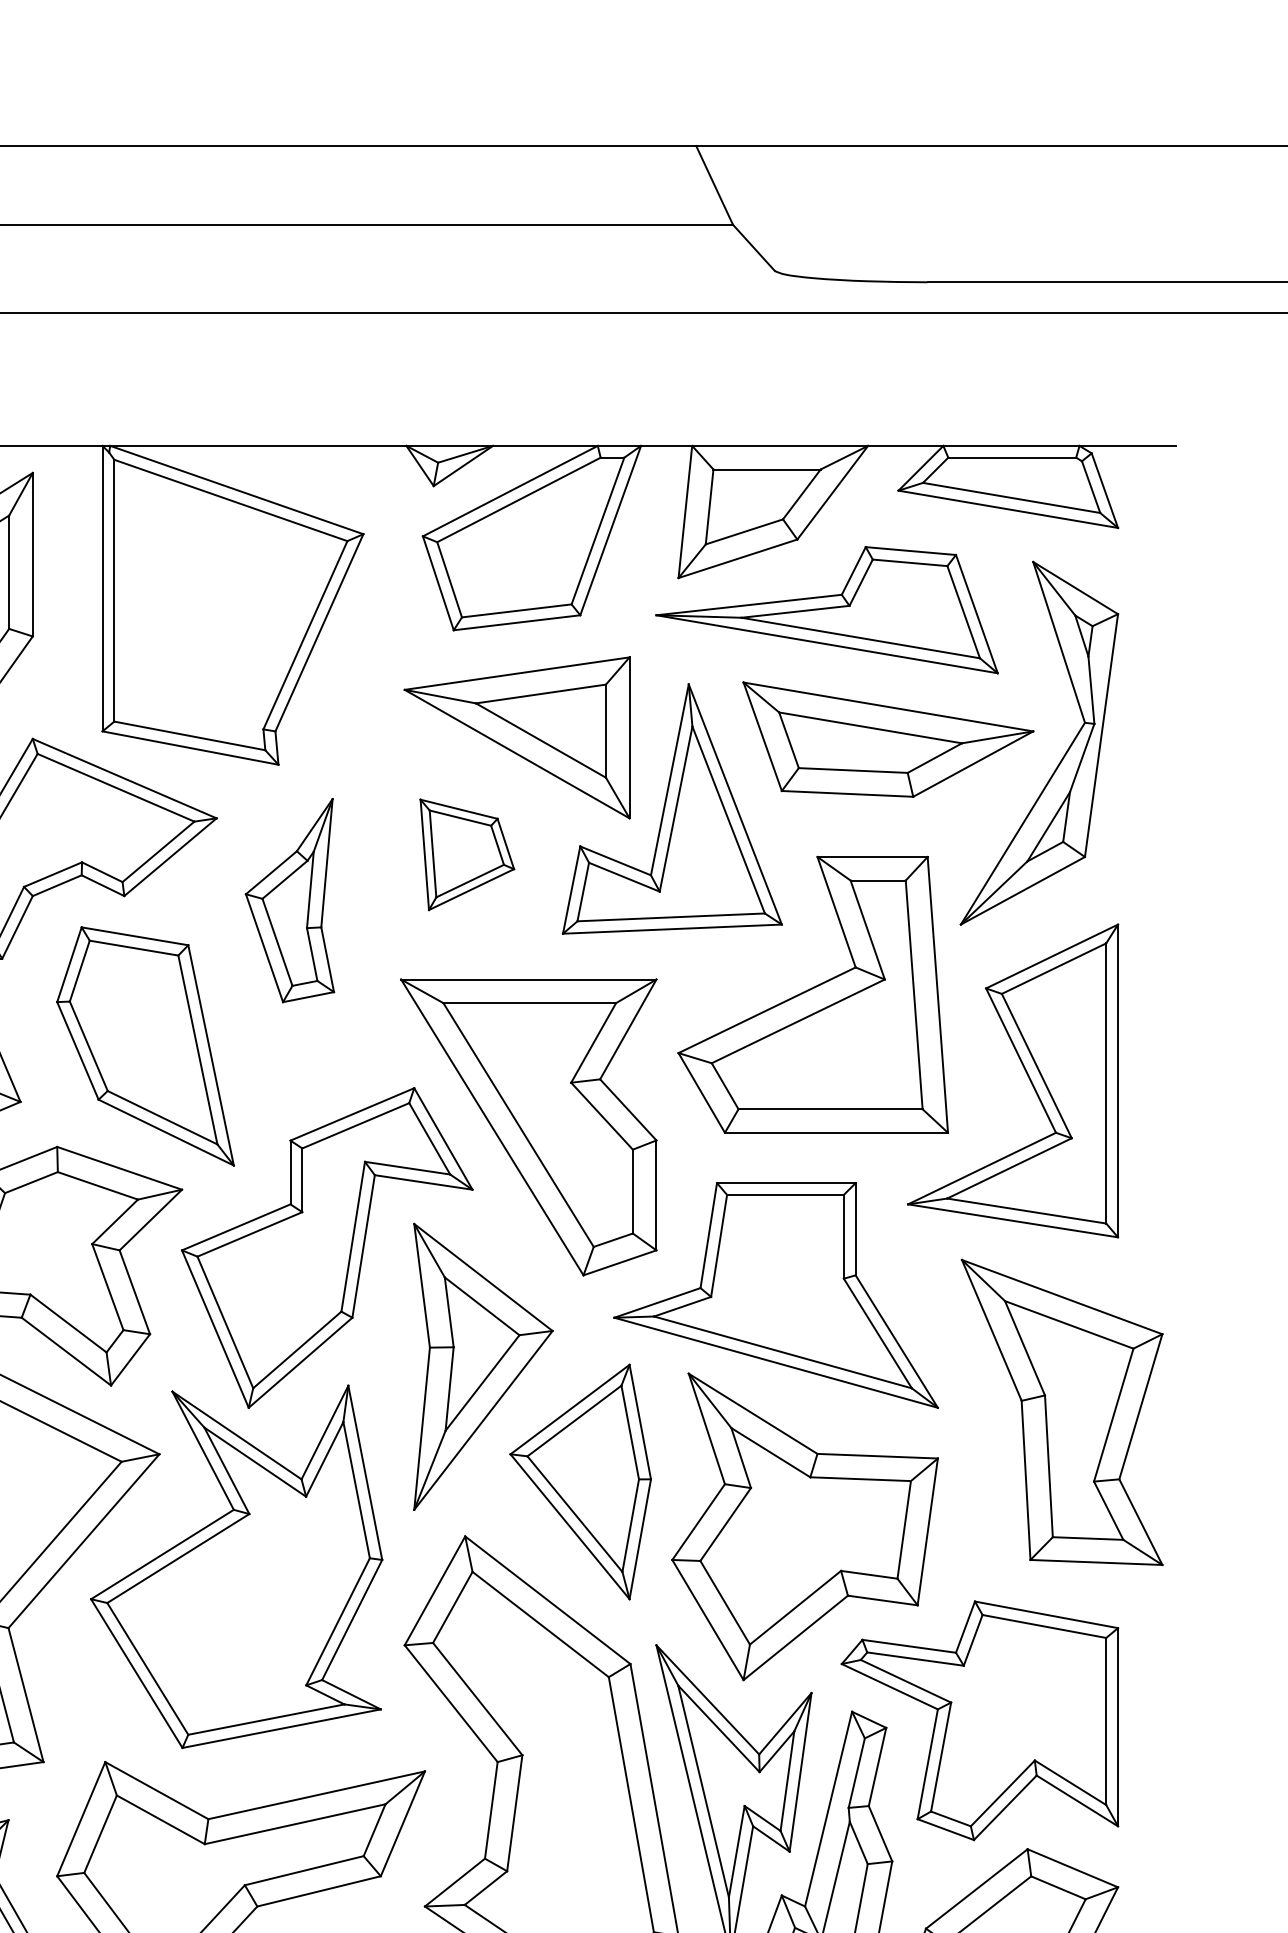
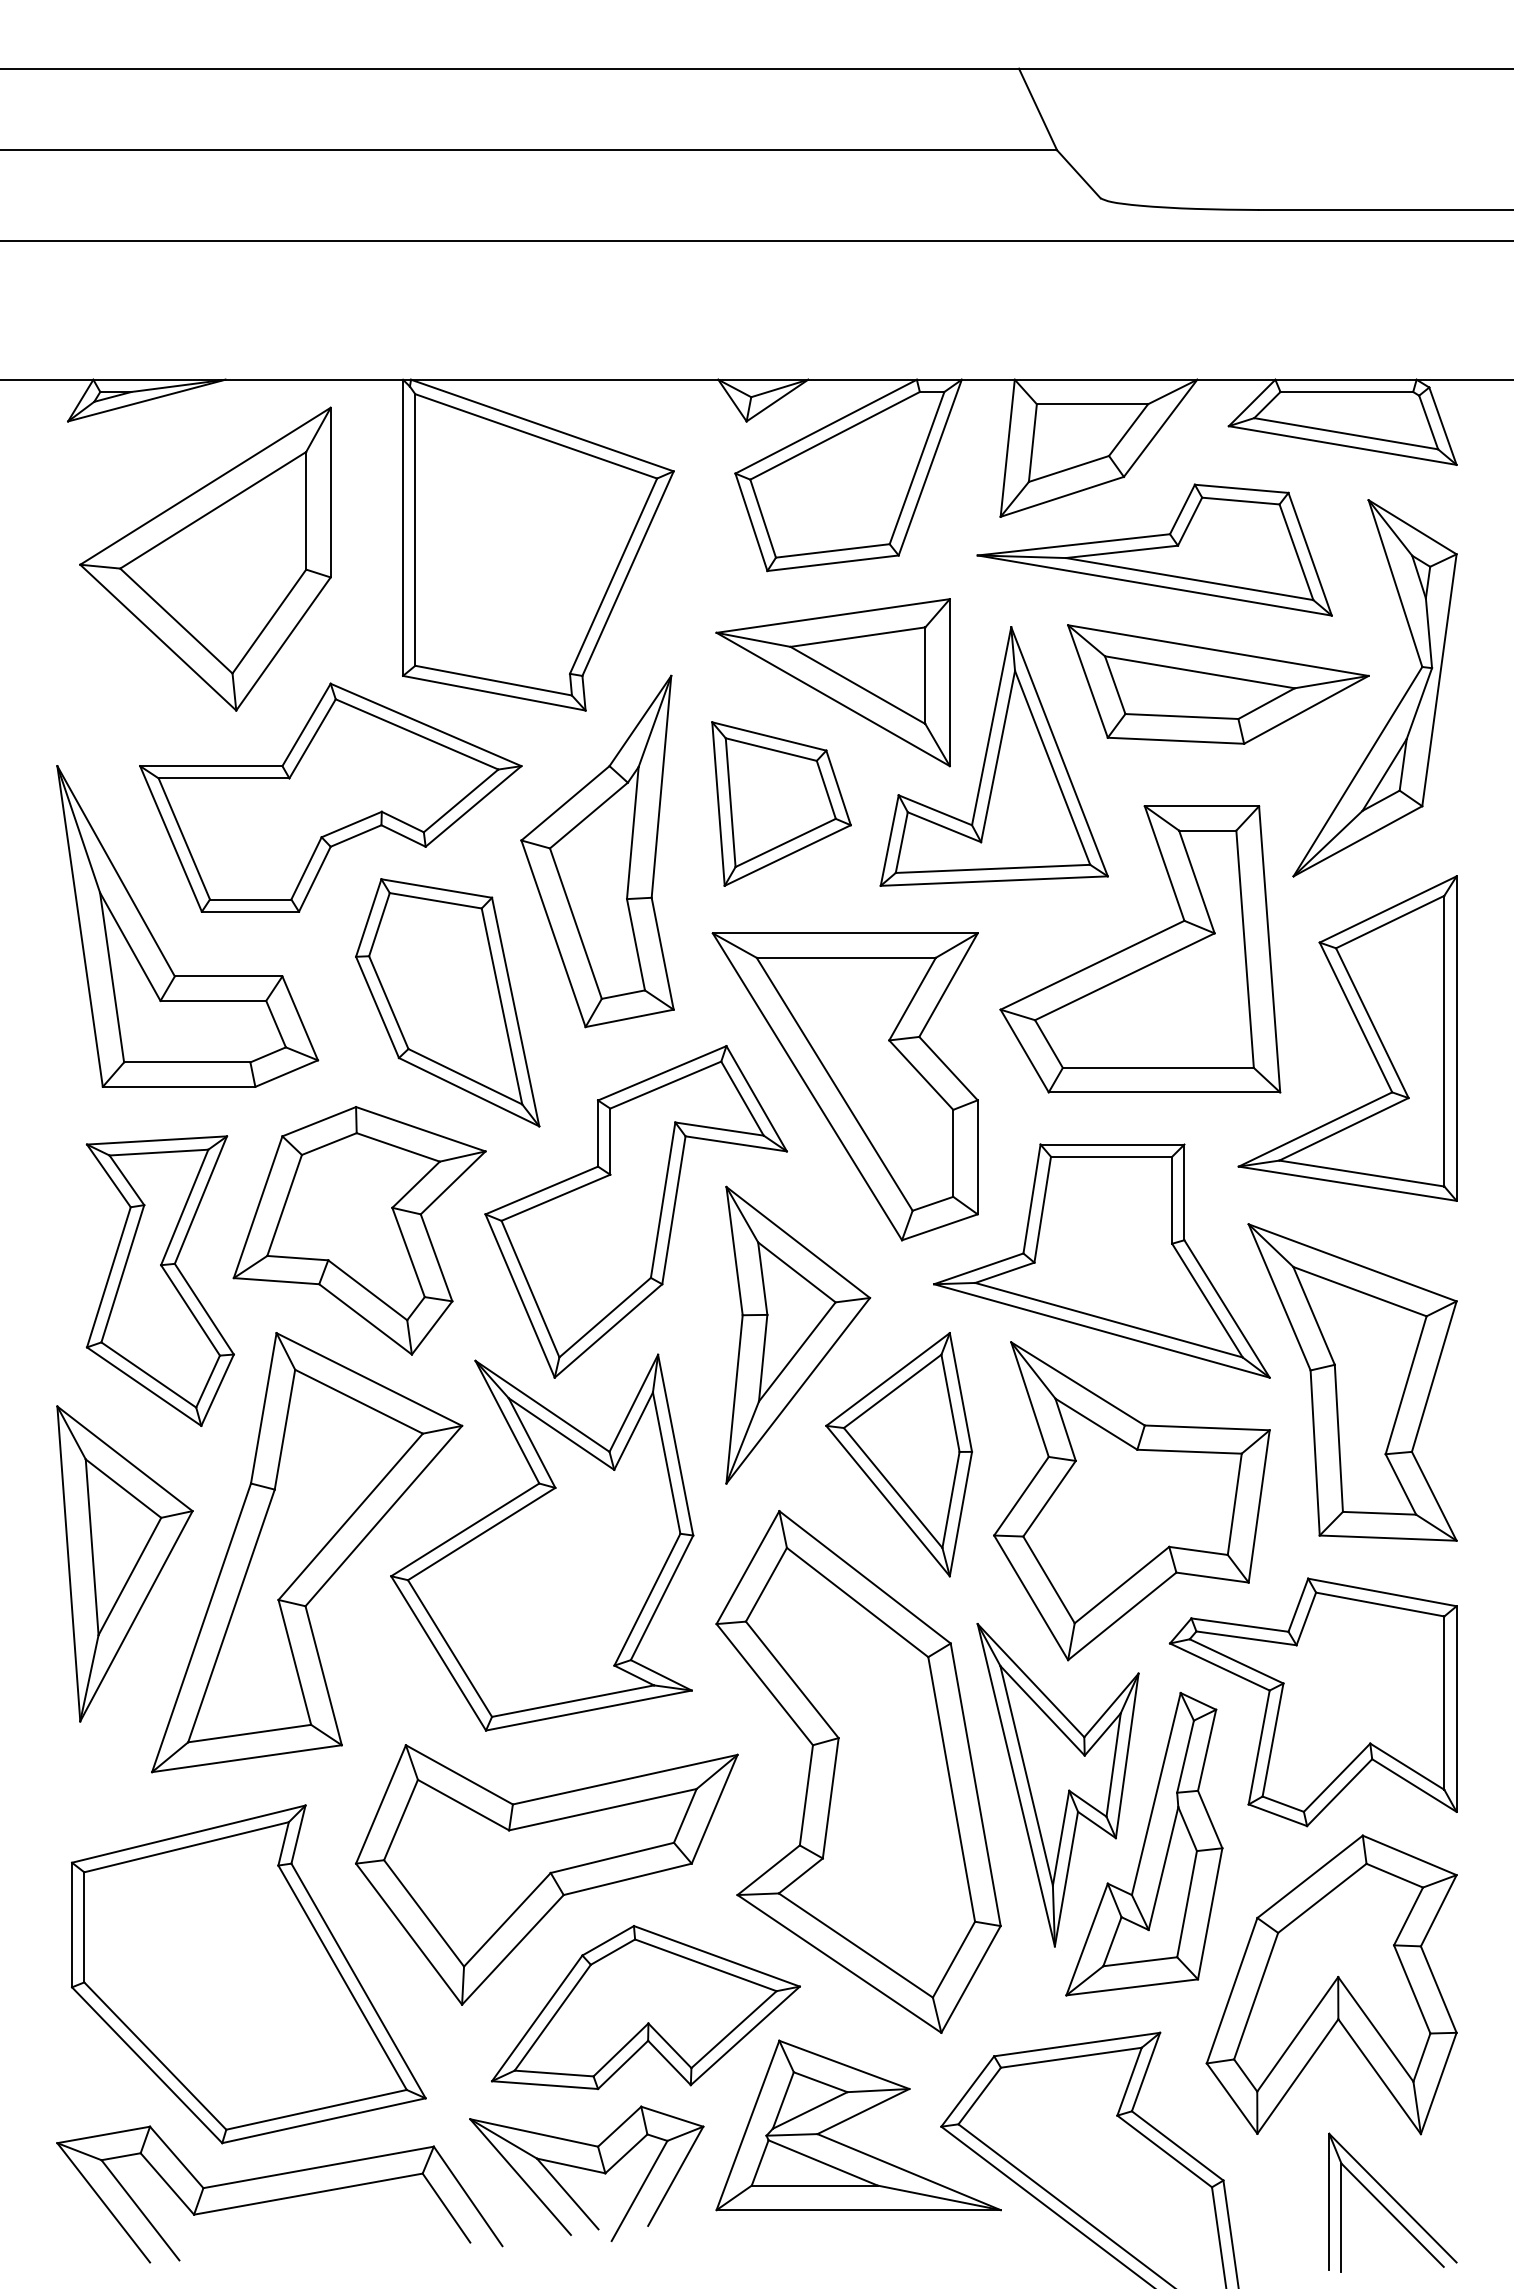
part: (467, 854) -> (781, 803), size x1.43
part: (289, 900) -> (597, 851), size x1.67
part: (1062, 1412) -> (1352, 1382), moved

